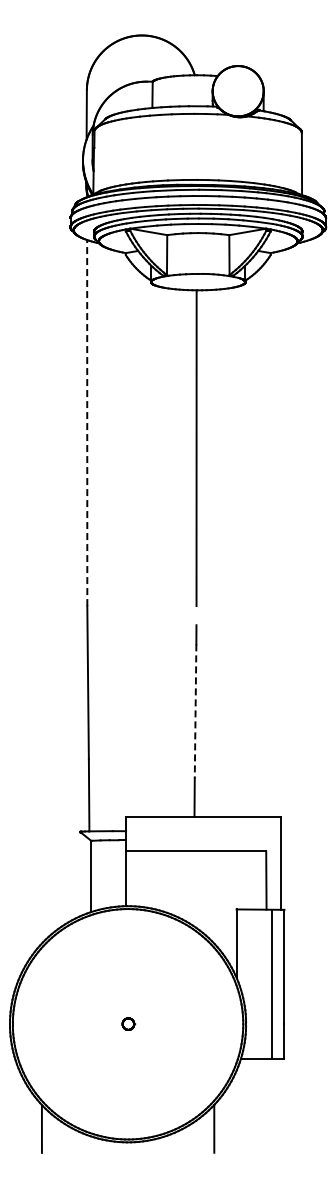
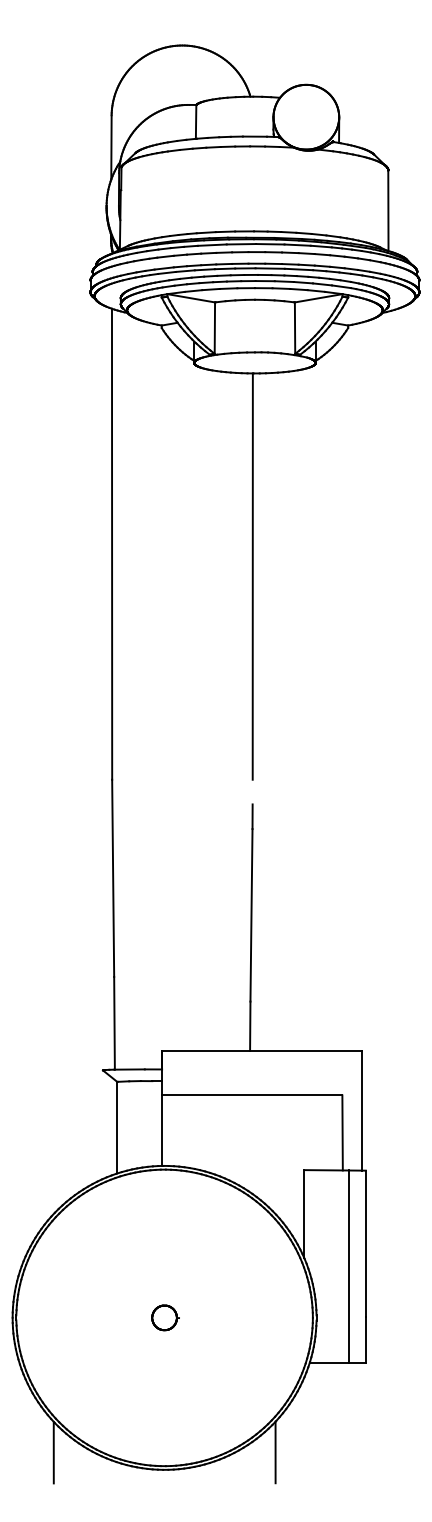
line: (87, 422) -> (112, 543), dashed -> solid
line: (195, 711) -> (251, 915), dashed -> solid
part: (128, 1023) -> (165, 1316), size x1.67

